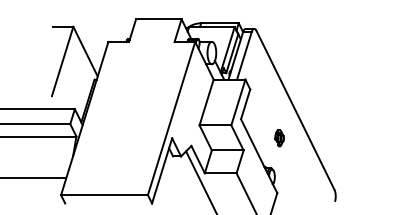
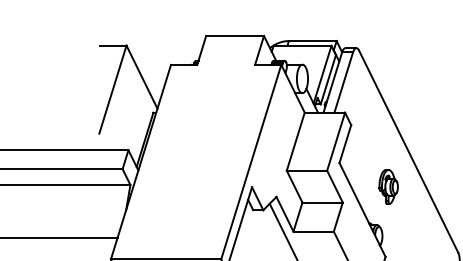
part: (279, 138) -> (388, 187), size x1.67

